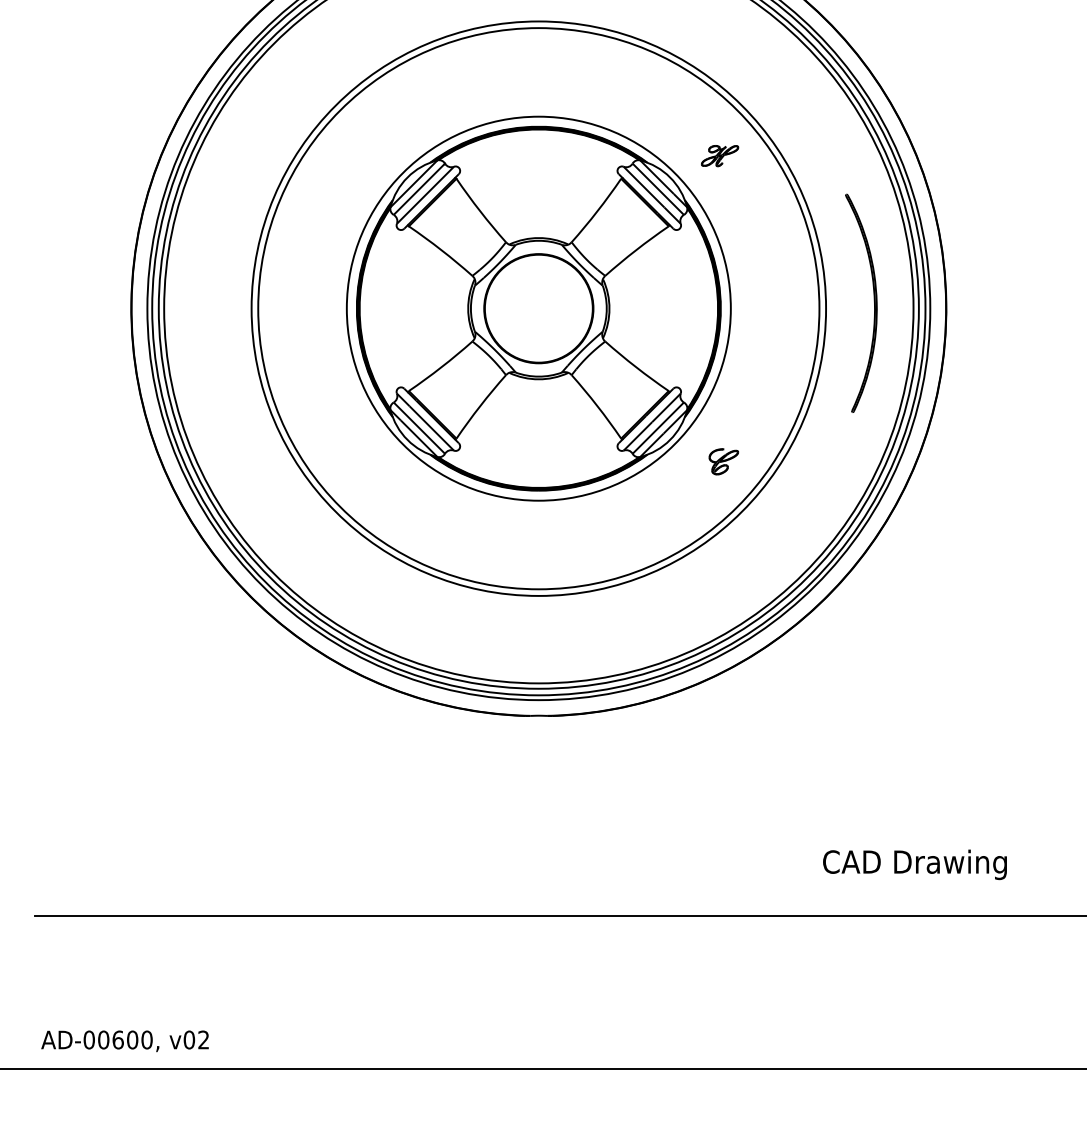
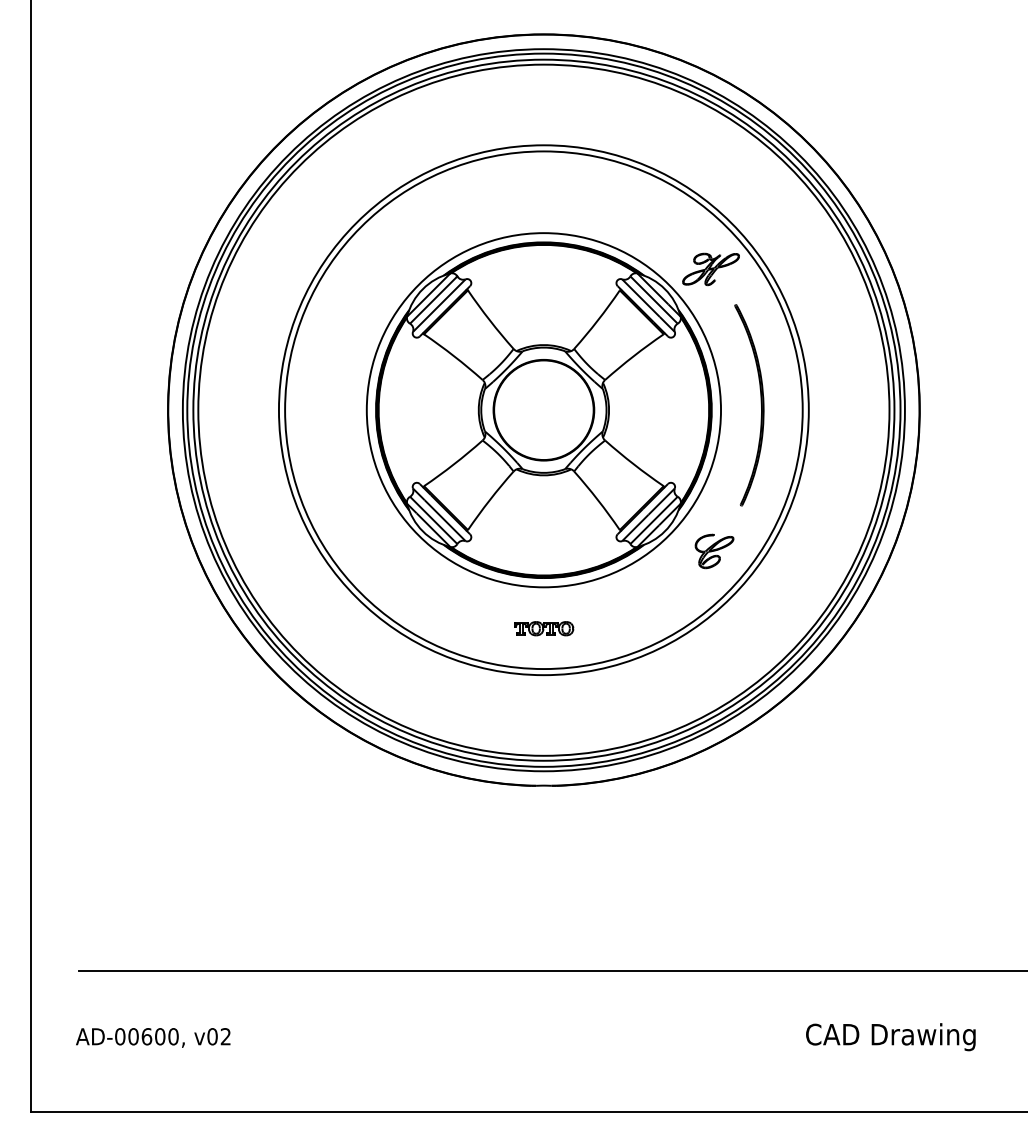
part: (719, 156) -> (710, 269), size x1.67
part: (873, 301) -> (760, 403), moved
part: (723, 461) -> (714, 551), size x1.43
part: (539, 545) -> (544, 628), added
text: (914, 865) -> (890, 1037), moved
text: (125, 1040) -> (153, 1037), moved

